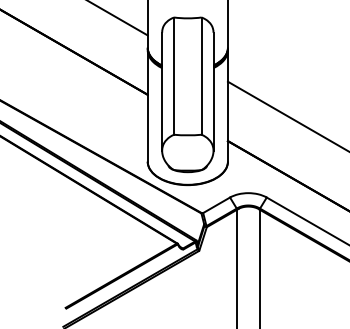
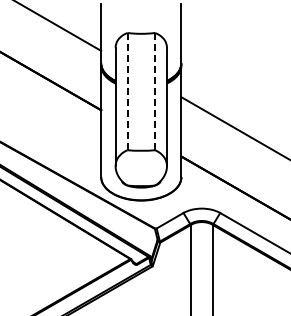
line: (174, 76) -> (127, 91), solid -> dashed
line: (201, 76) -> (154, 91), solid -> dashed

